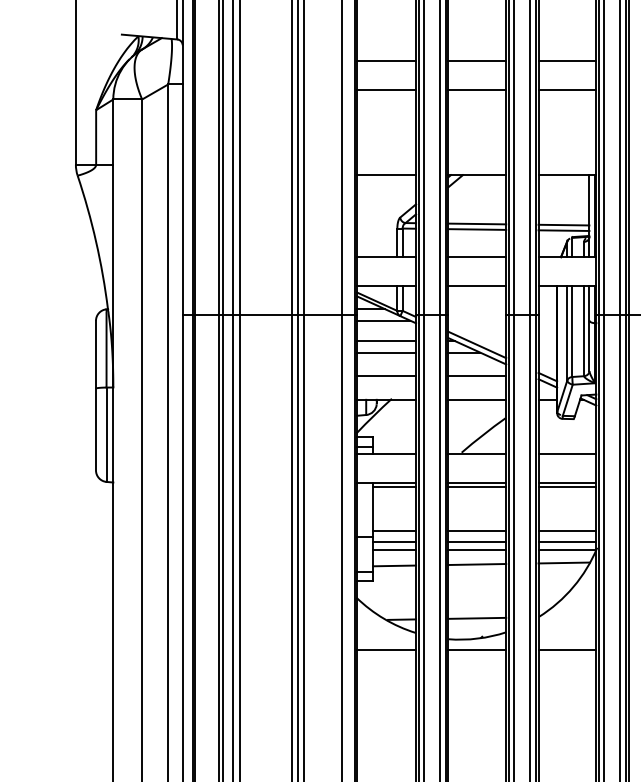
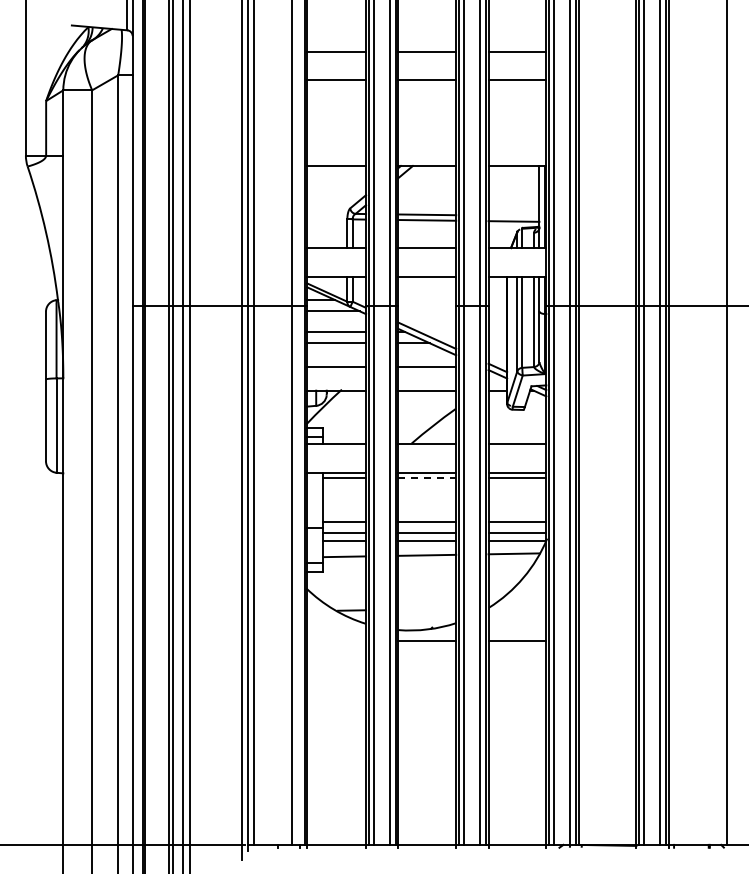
line: (563, 224) -> (513, 215), removed
line: (477, 487) -> (427, 478), solid -> dashed
line: (477, 617) -> (427, 608), removed
line: (386, 649) -> (336, 640), removed

